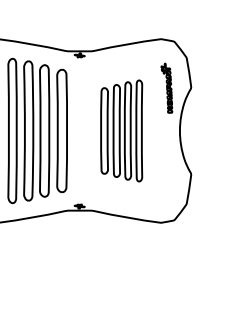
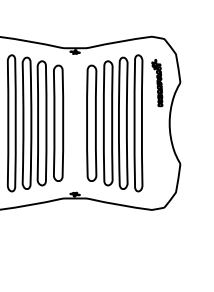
part: (121, 130) -> (114, 122), size x1.43

